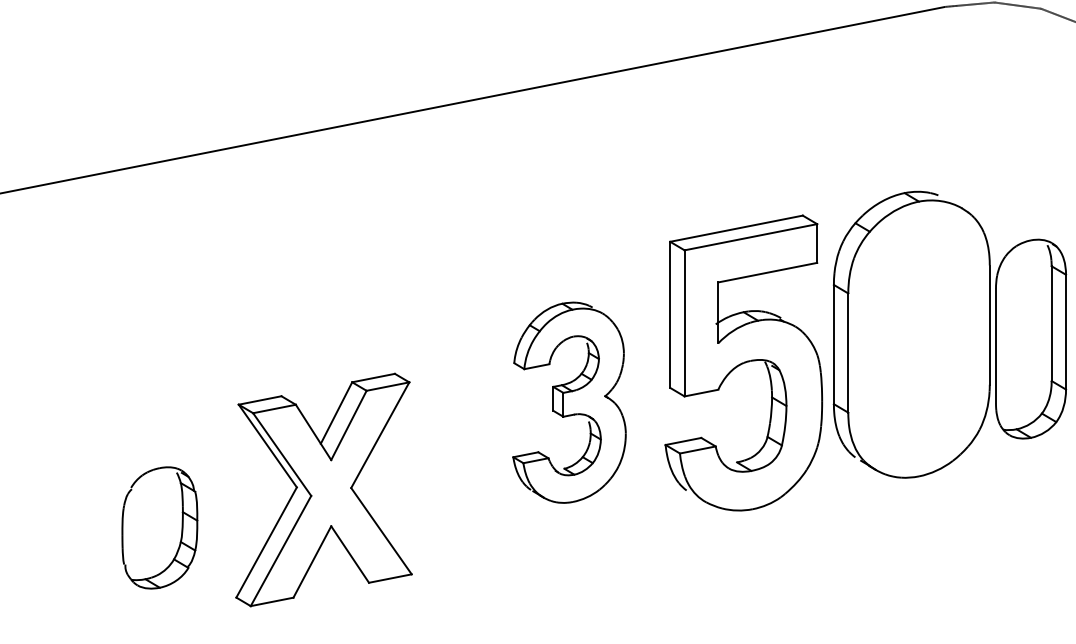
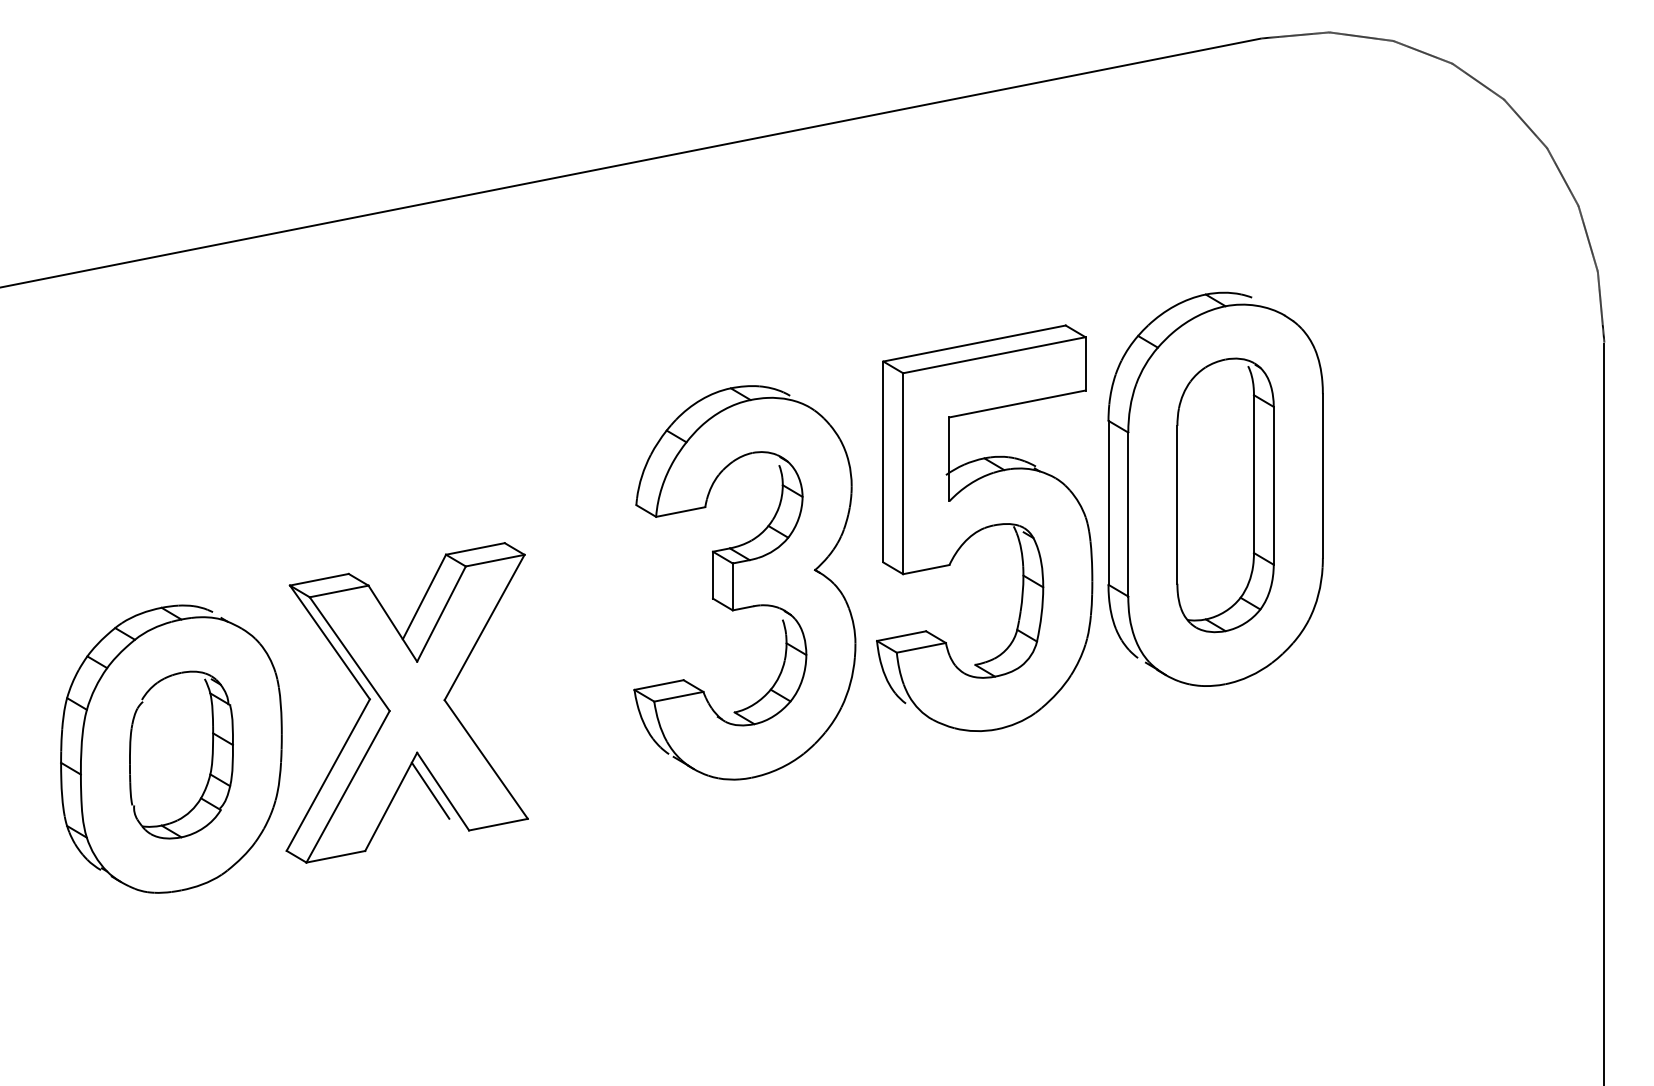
part: (1030, 339) -> (1225, 495), moved
part: (569, 402) -> (744, 582), size x1.43
part: (152, 523) -> (171, 748), added
line: (340, 553) -> (430, 790), added

